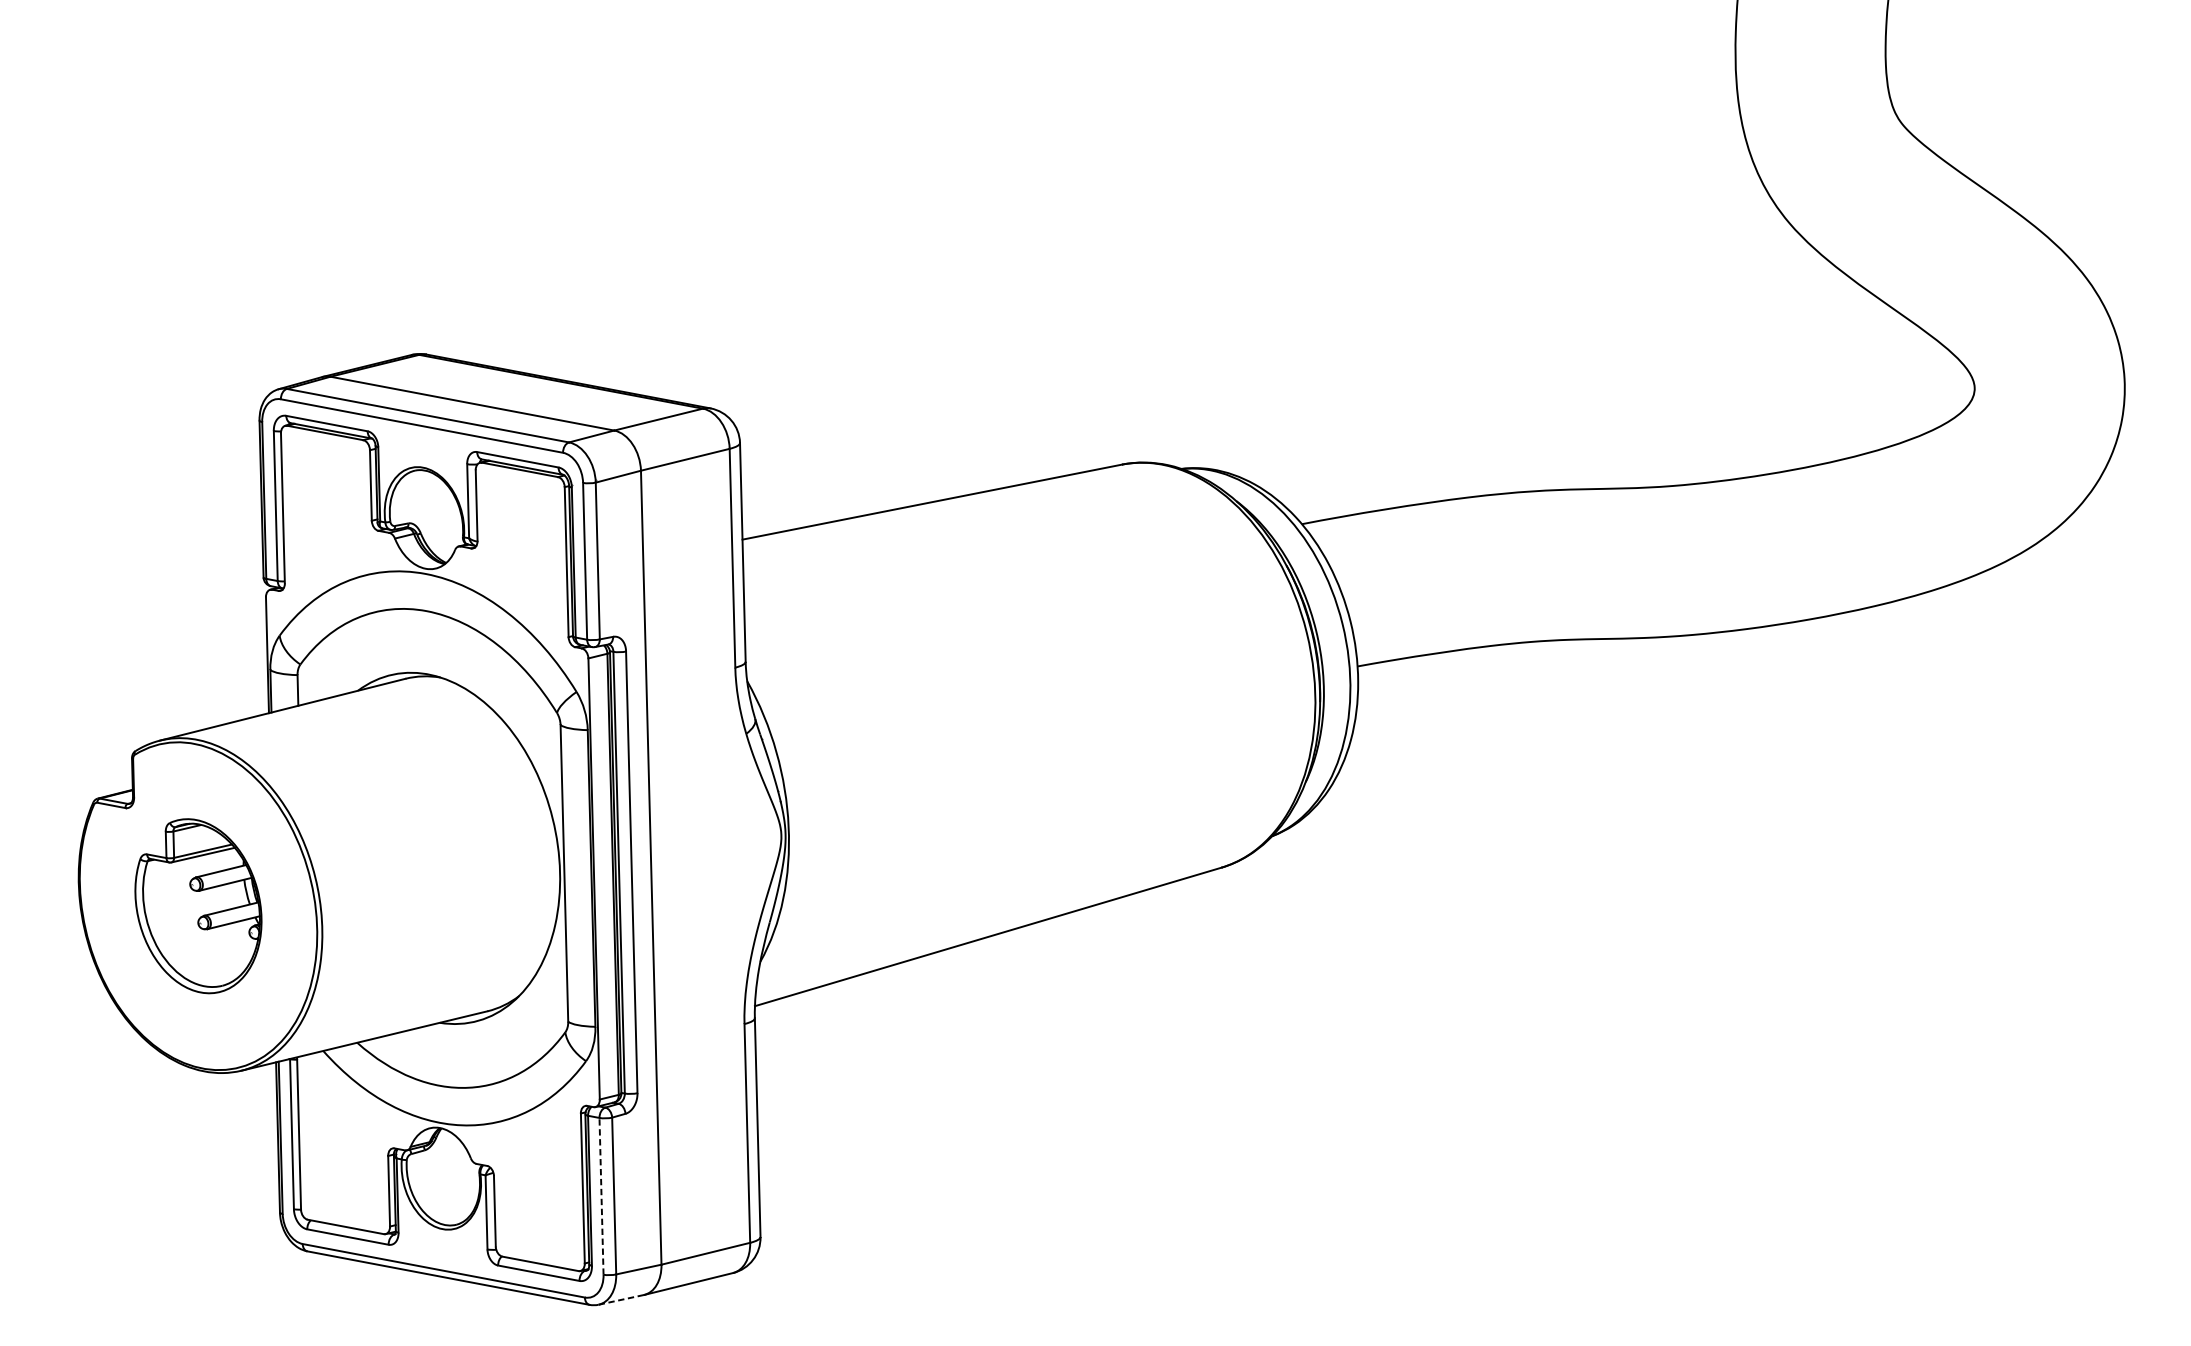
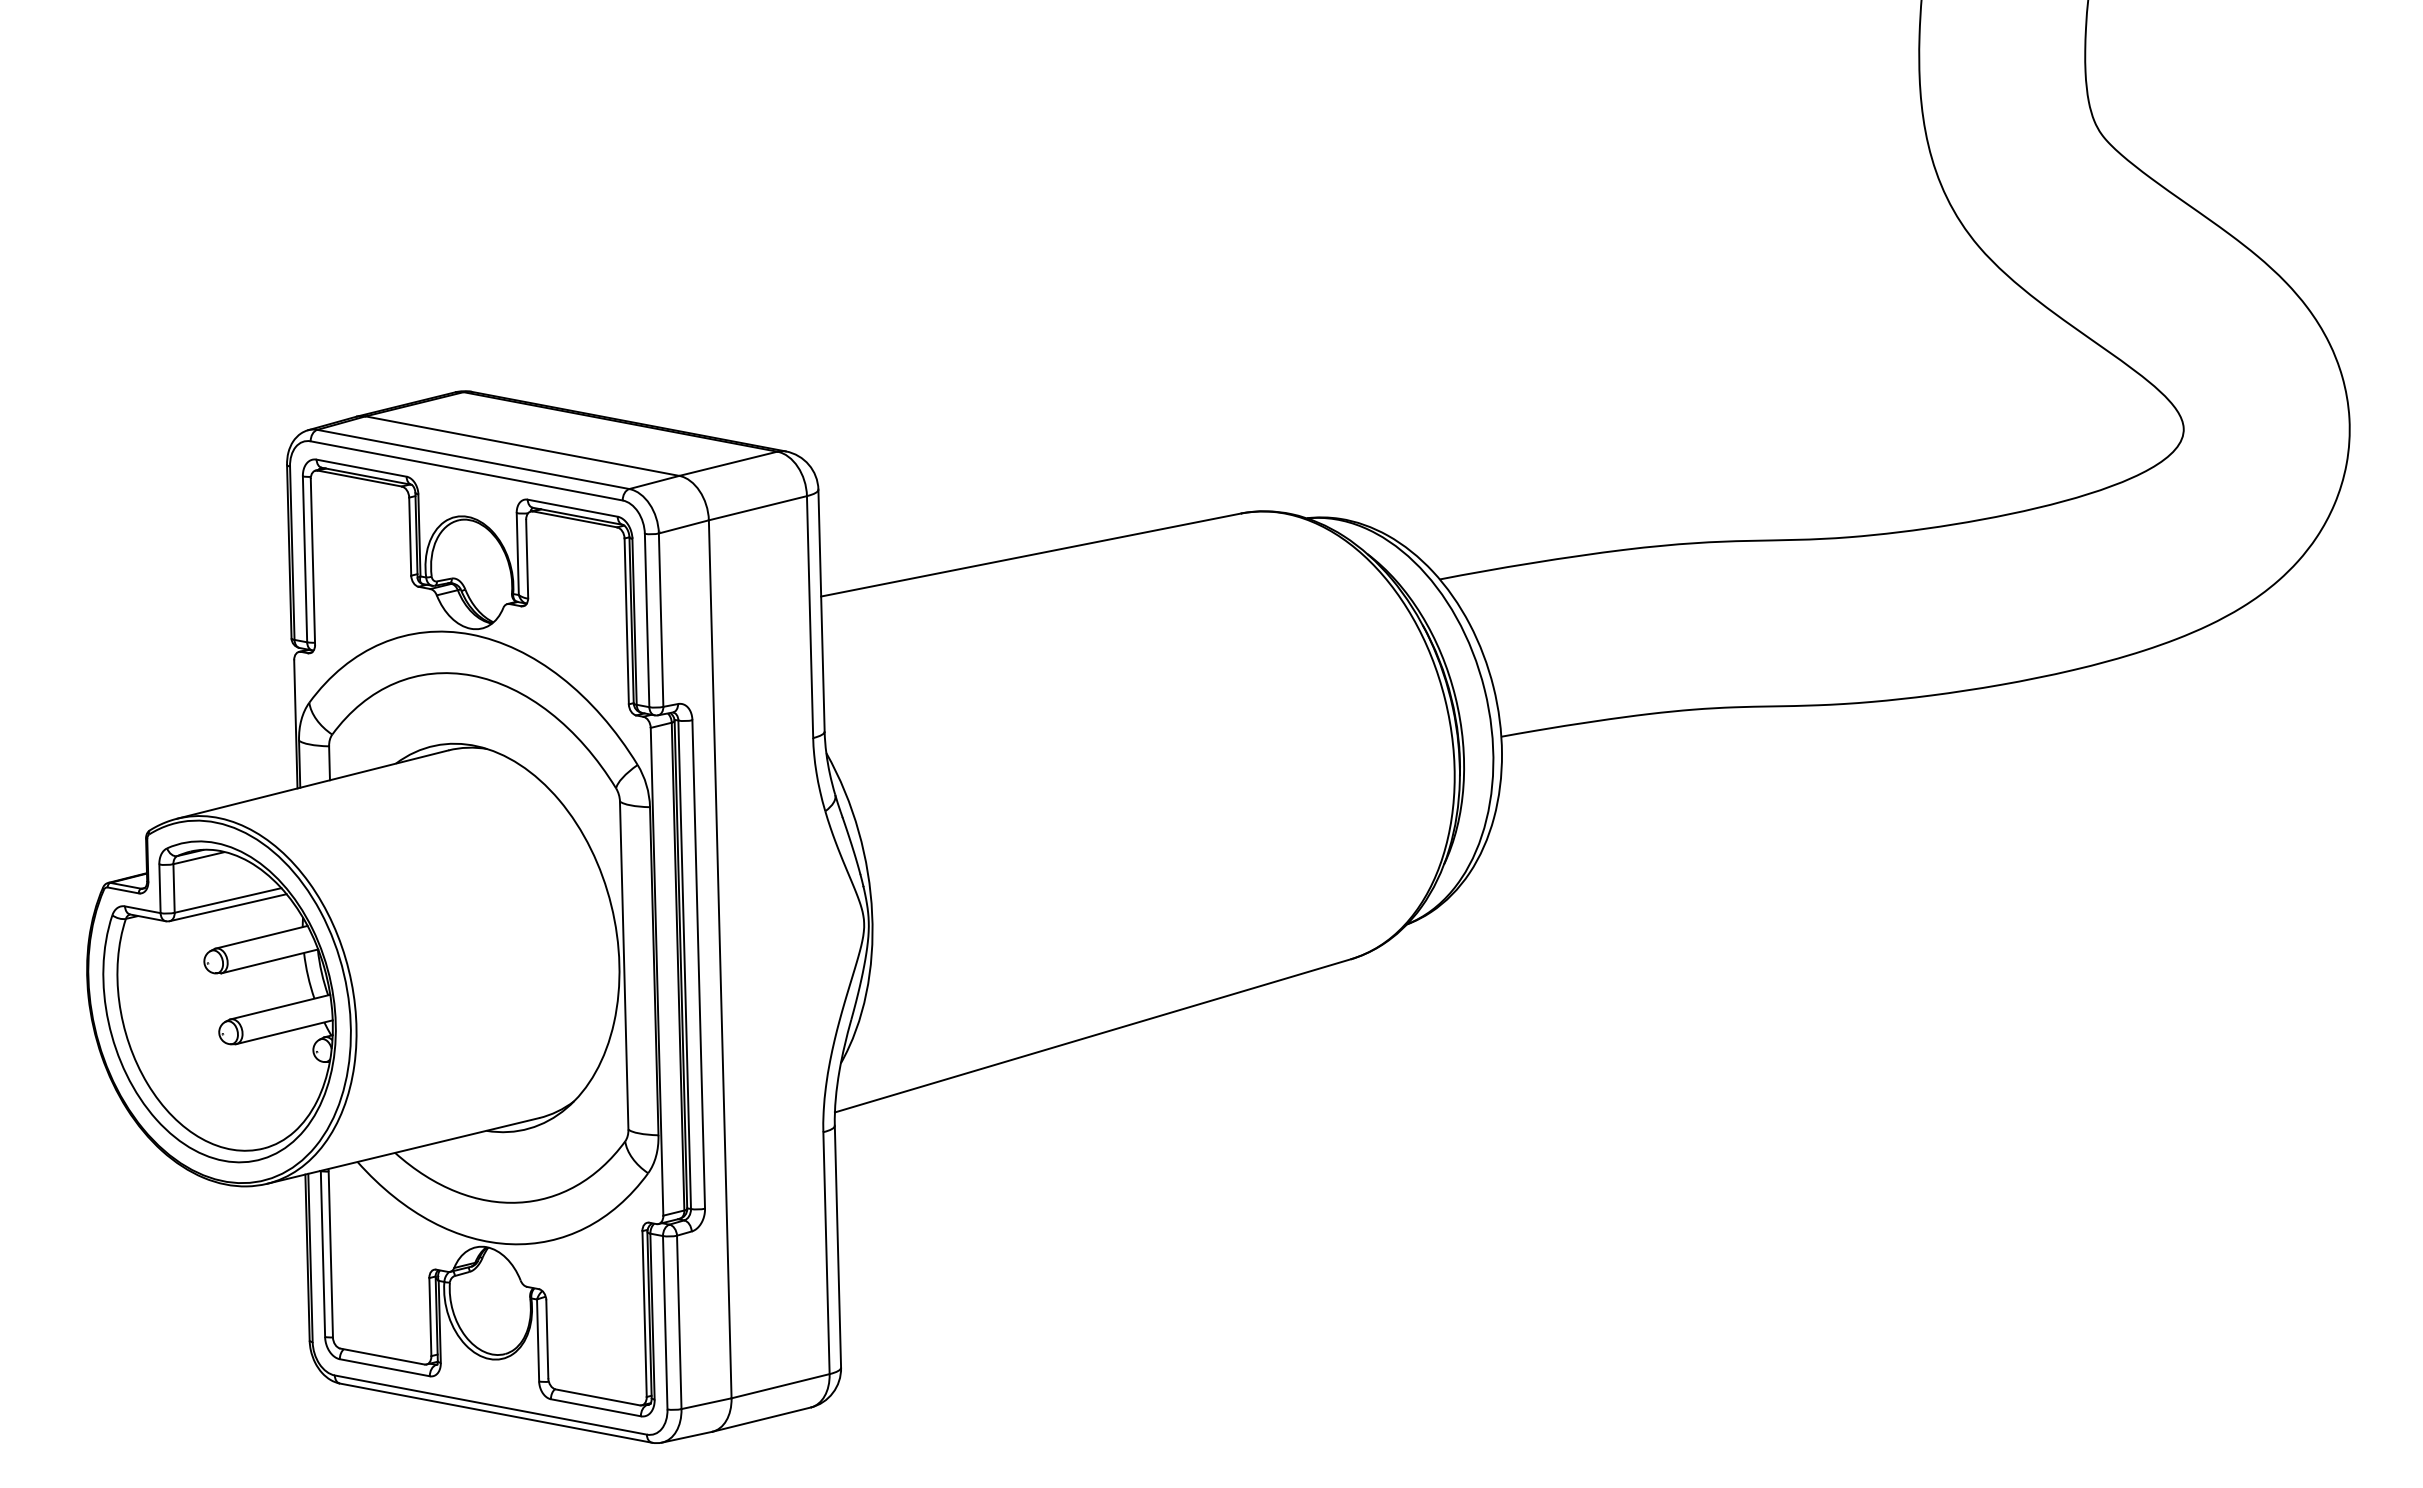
part: (198, 905) -> (219, 1001), size x1.67
line: (601, 1196) -> (665, 1322), dashed -> solid
line: (620, 1300) -> (686, 1437), dashed -> solid

